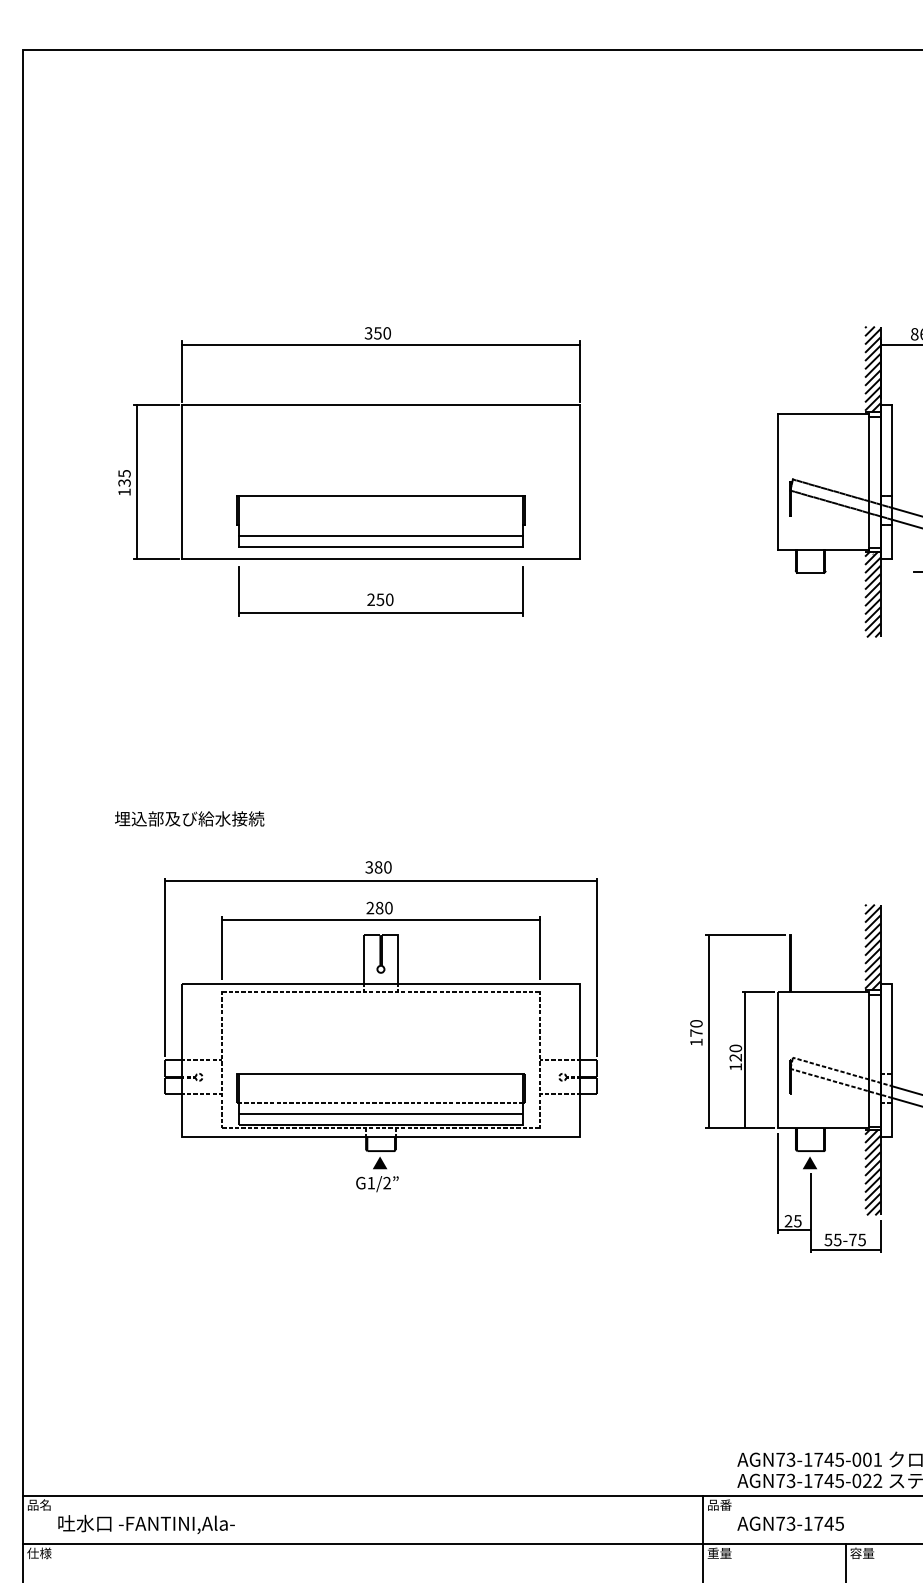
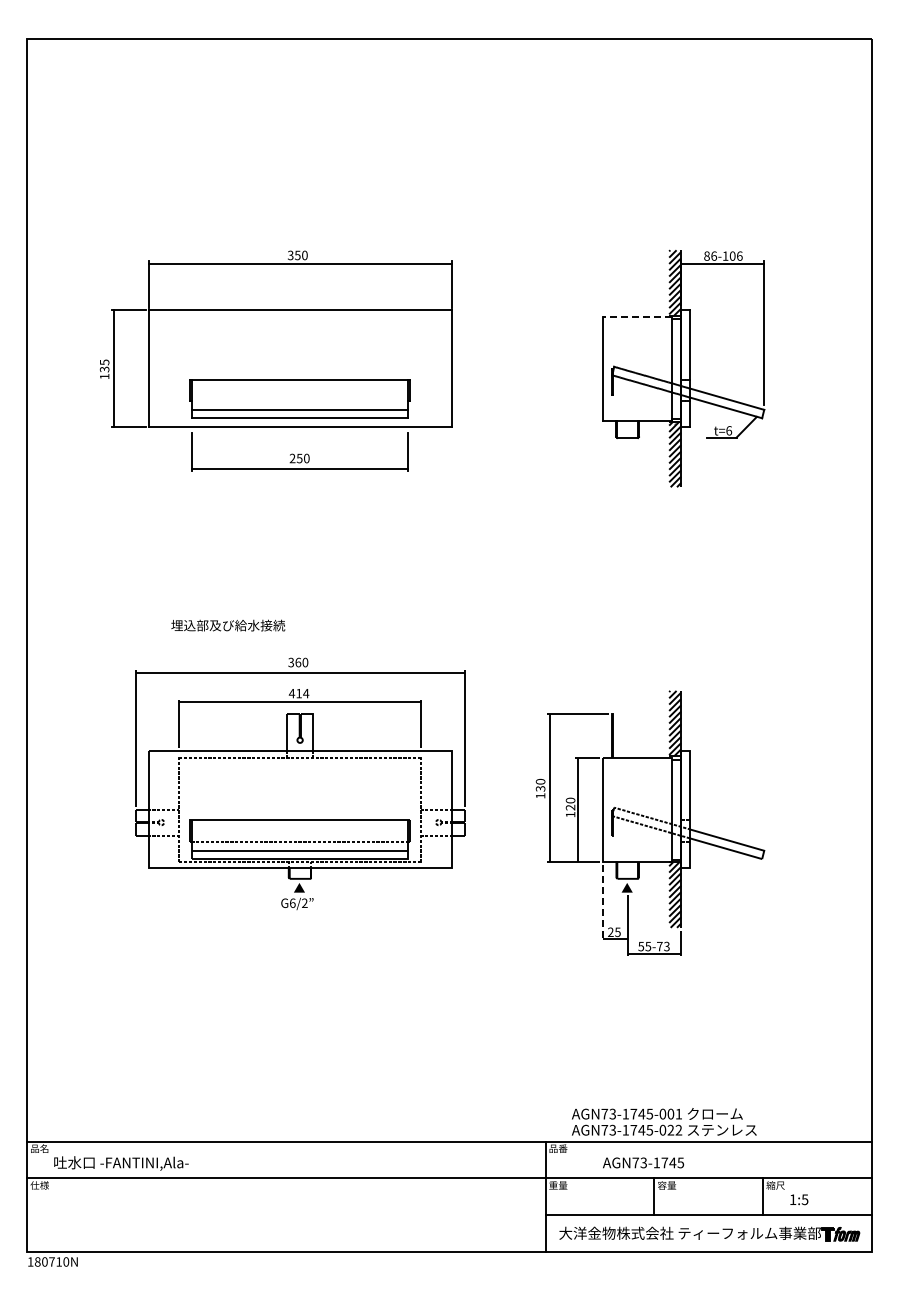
line: (823, 413) -> (637, 316), solid -> dashed
text: (189, 818) -> (228, 625), moved
text: (378, 867) -> (298, 662), 380 -> 360
text: (378, 907) -> (298, 693), 280 -> 414
text: (696, 1032) -> (540, 788), 170 -> 130
text: (370, 1182) -> (292, 902), G1/2 -> G6/2
line: (778, 1183) -> (603, 903), solid -> dashed
text: (861, 1238) -> (666, 945), 55-75 -> 55-73
text: (790, 1523) -> (643, 1162), moved

